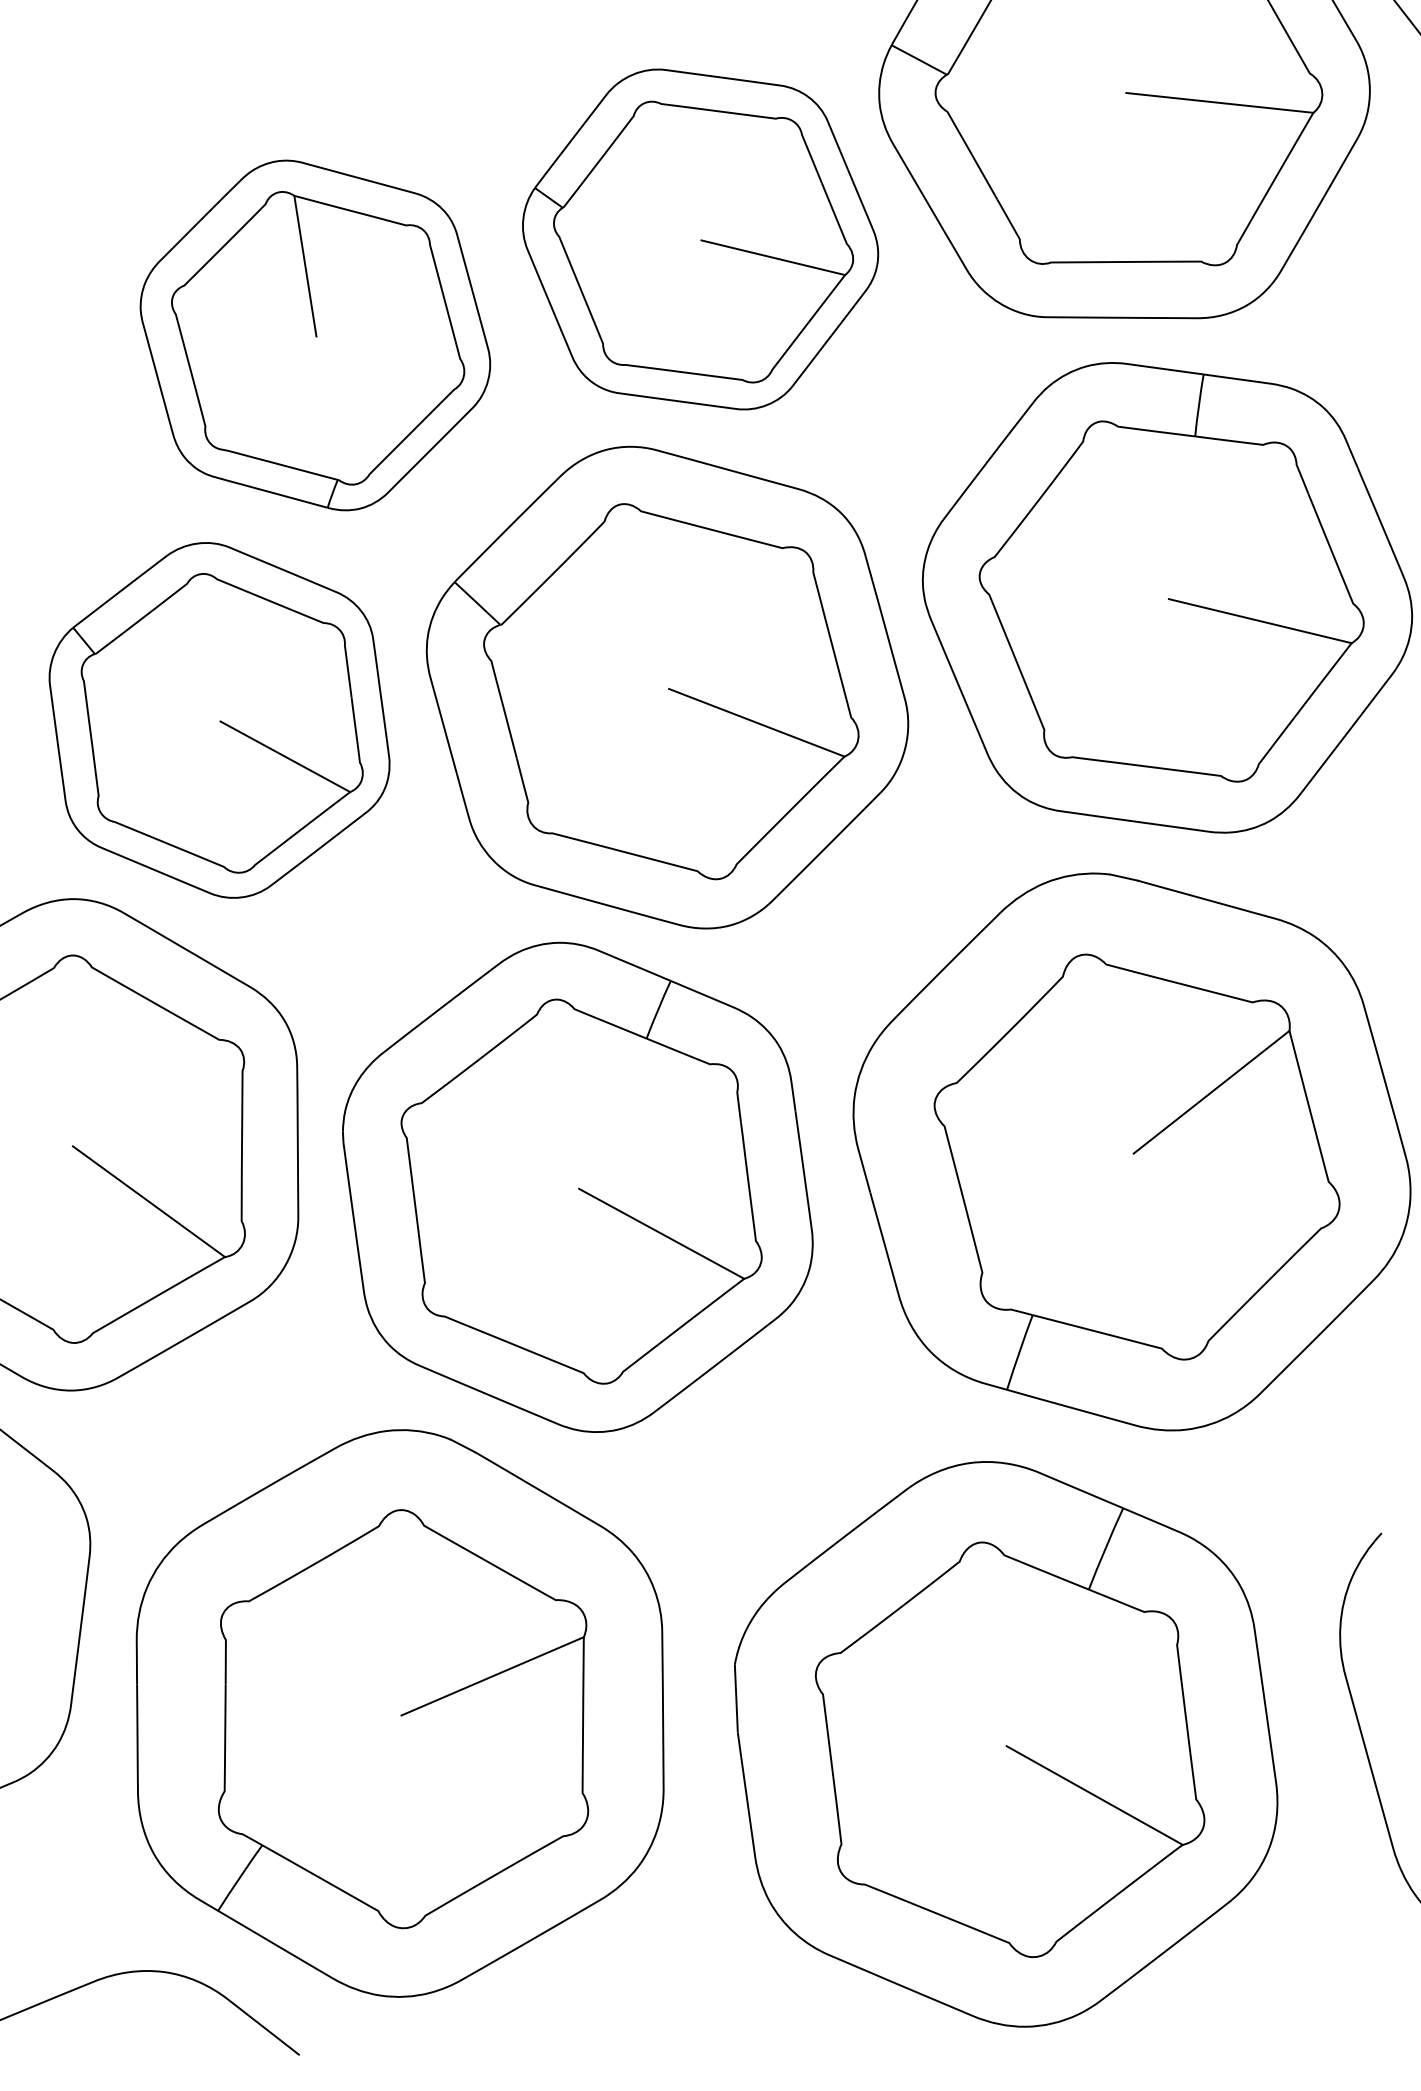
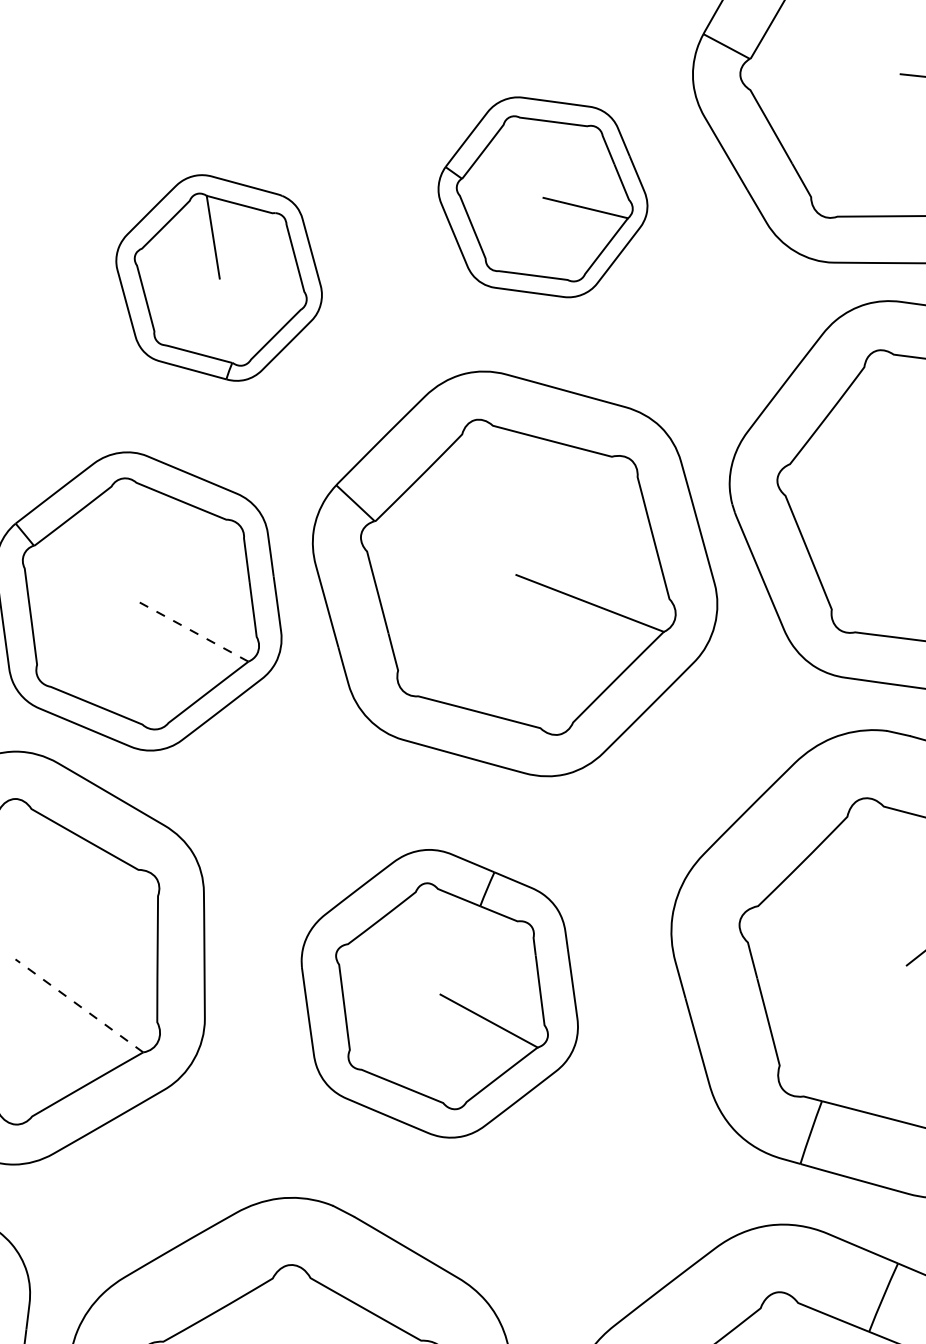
part: (700, 239) -> (542, 197), size x0.7
part: (314, 335) -> (218, 278), size x0.7
line: (285, 756) -> (194, 631), solid -> dashed
part: (577, 1186) -> (439, 993), size x0.7
line: (148, 1201) -> (78, 1005), solid -> dashed

